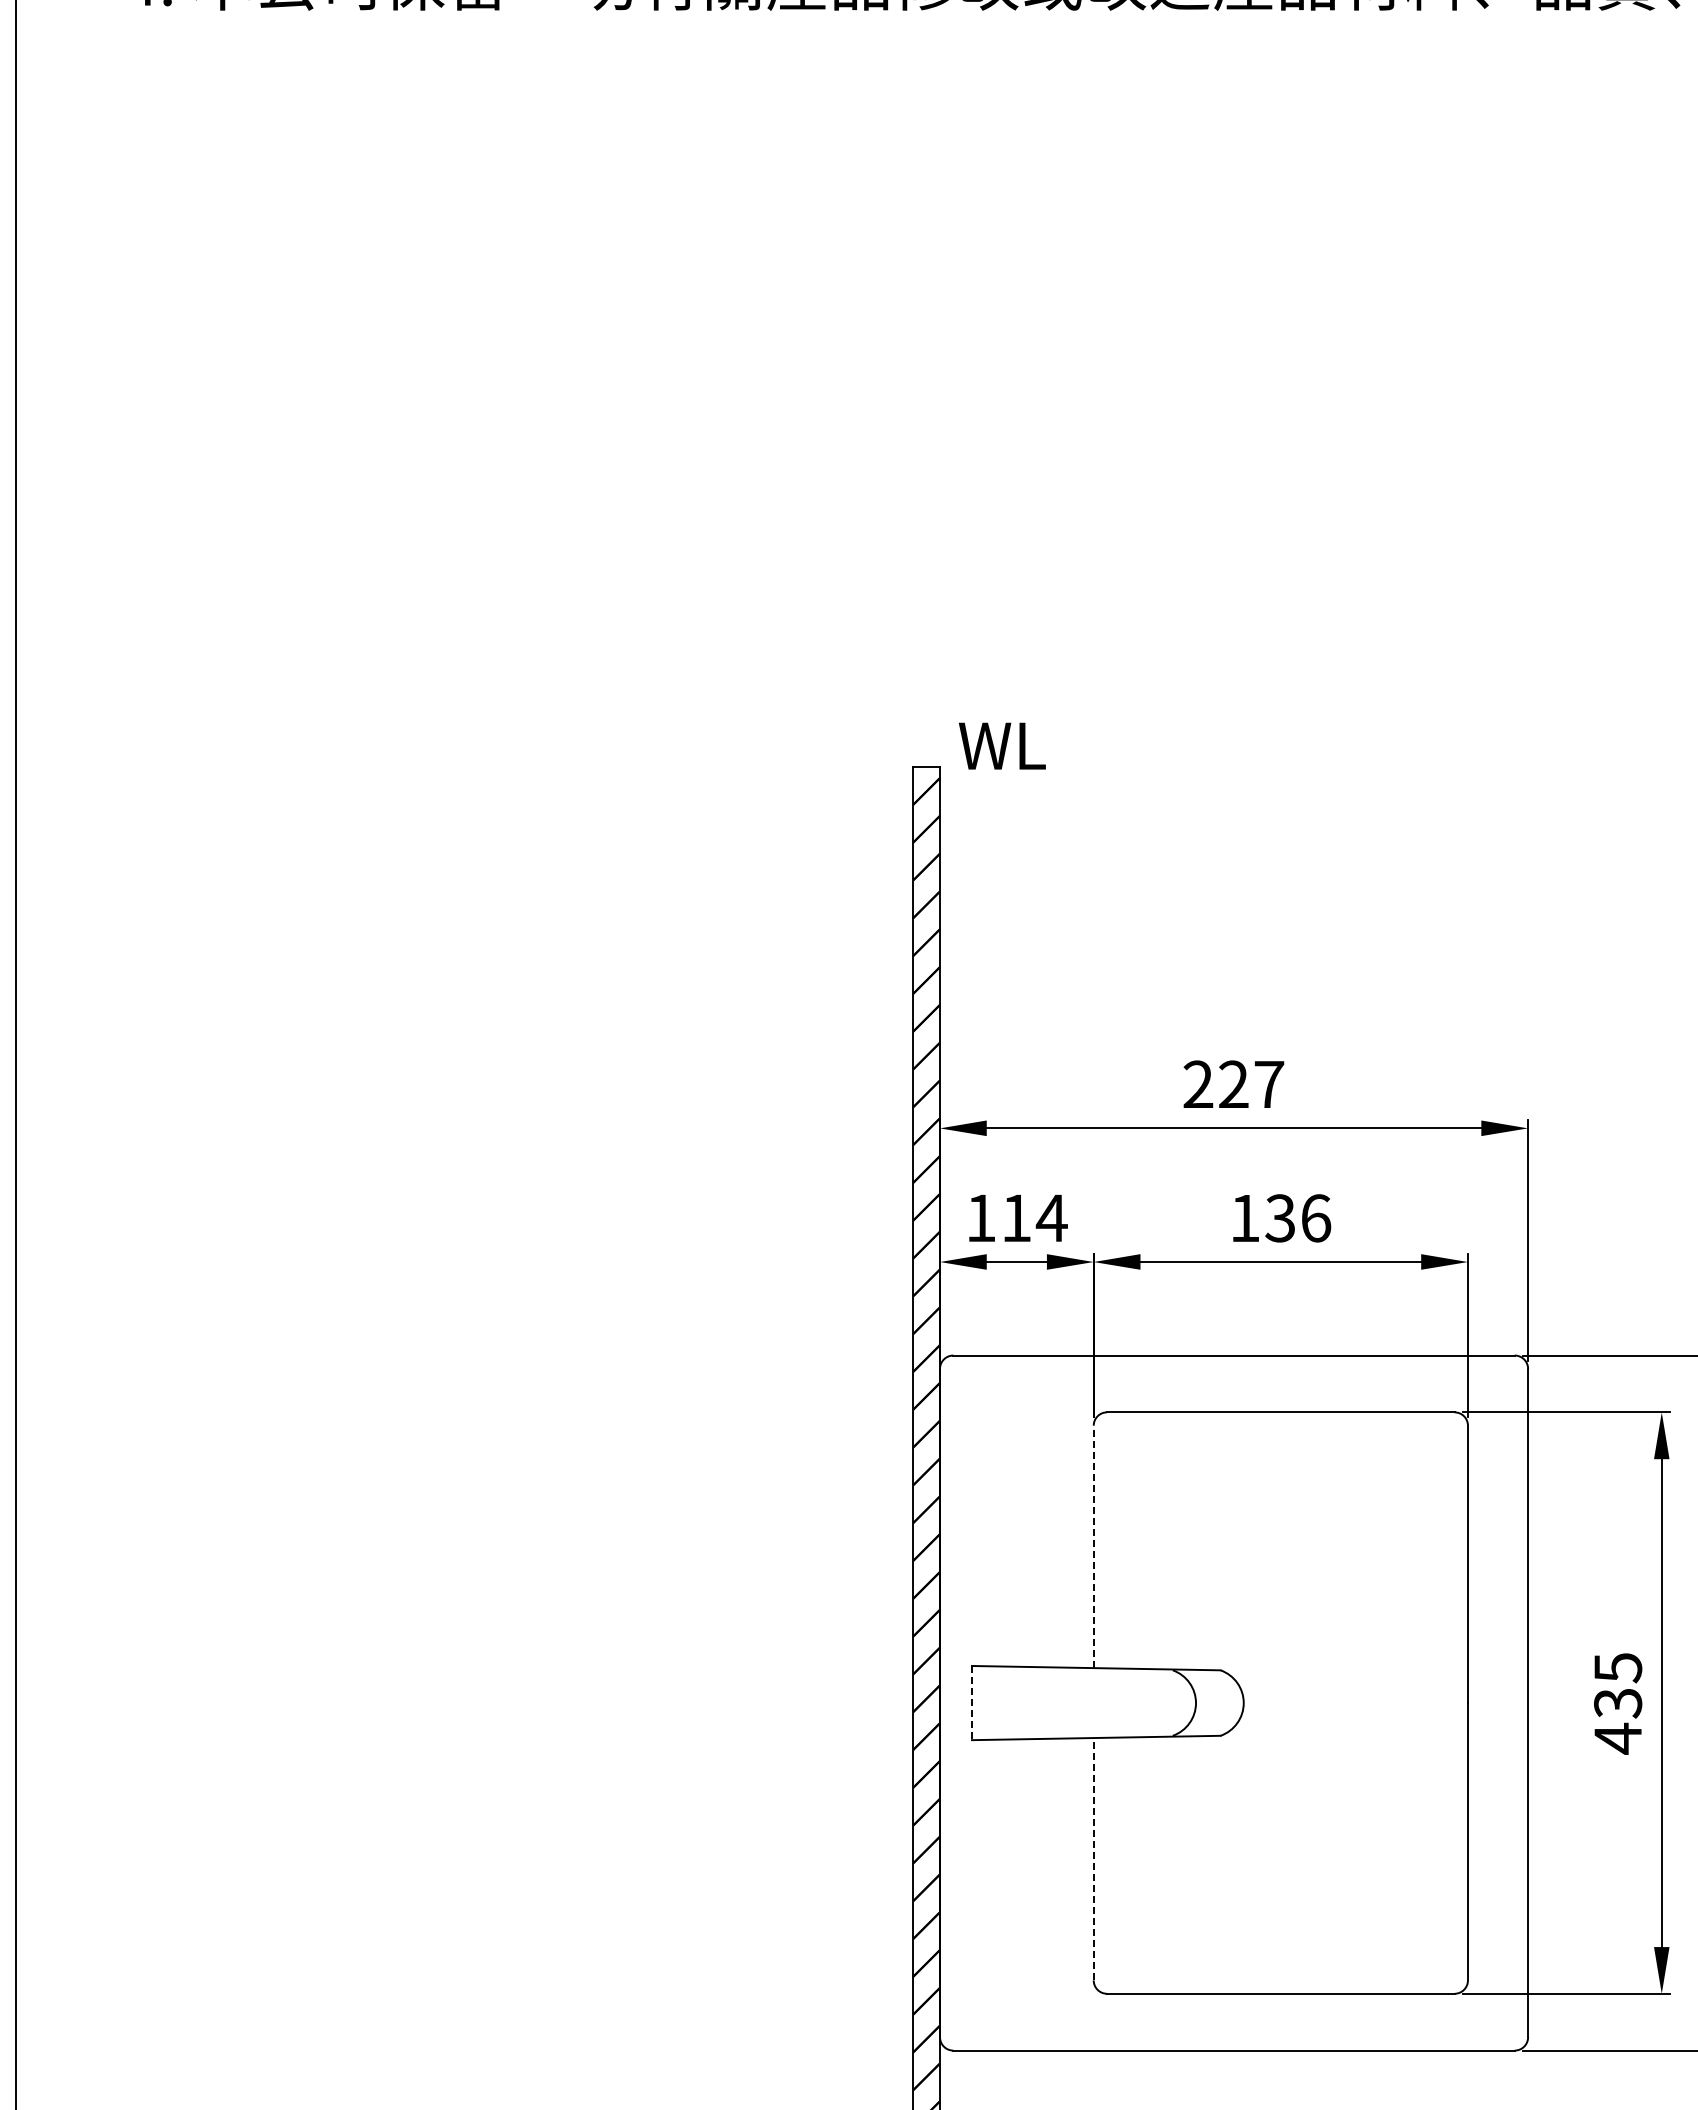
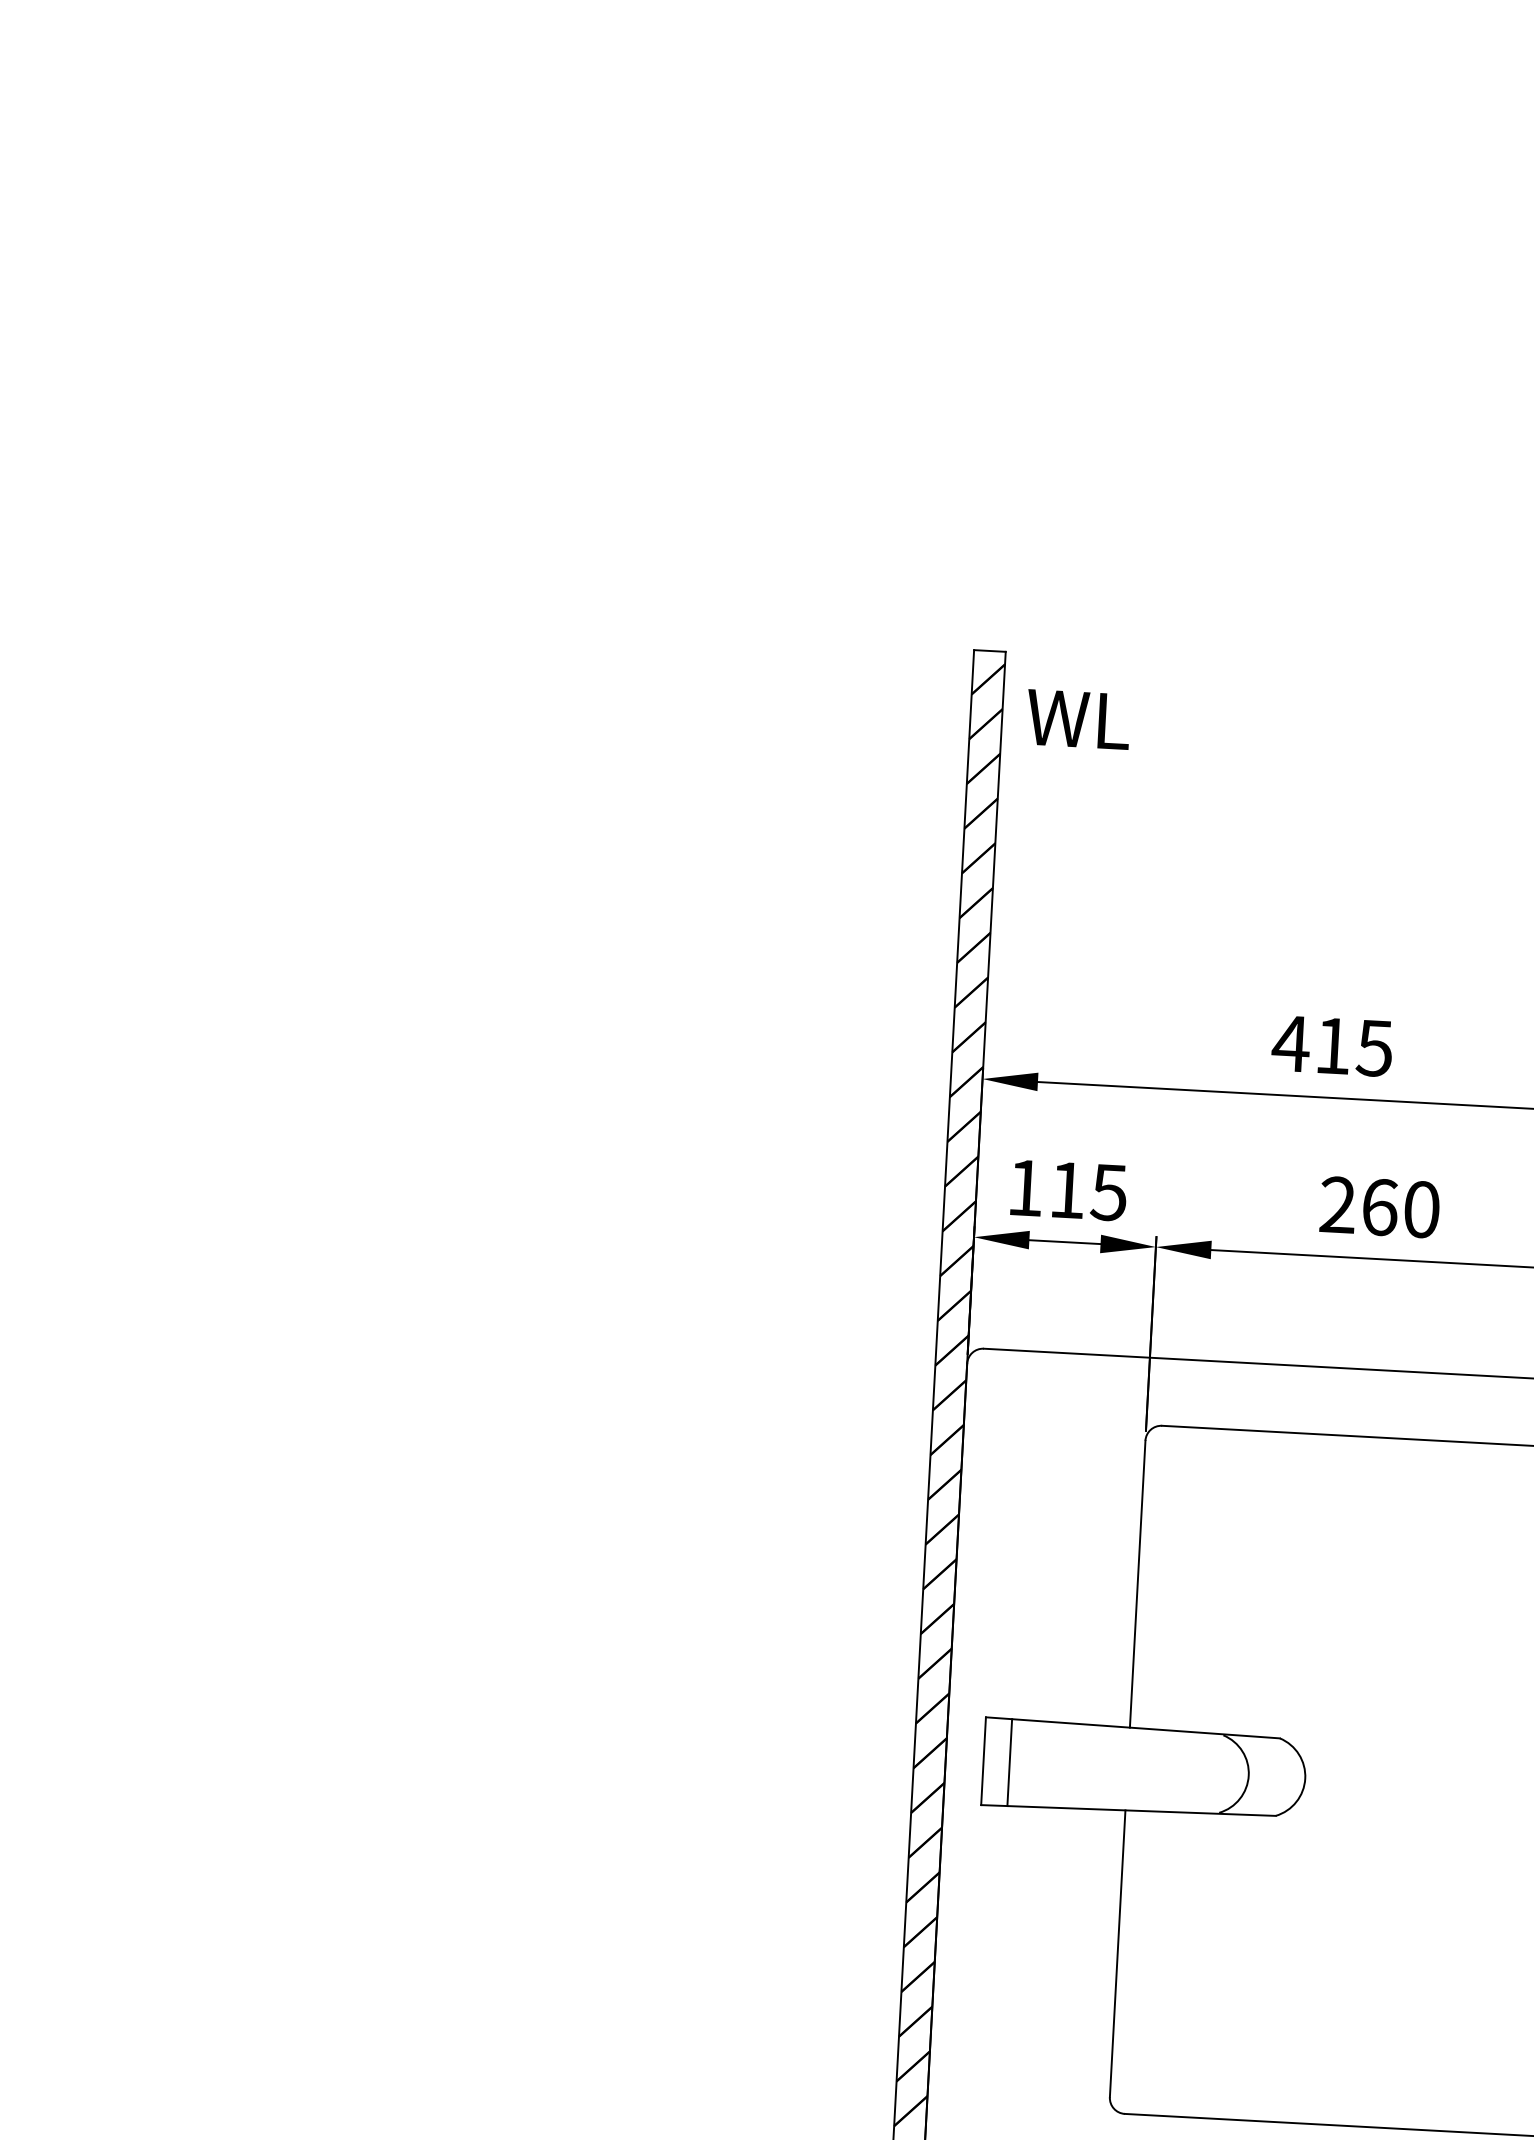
text: (1002, 745) -> (1078, 718), moved
text: (1233, 1084) -> (1332, 1045), 227 -> 415
text: (1051, 1218) -> (1108, 1192), 114 -> 115
text: (1280, 1218) -> (1379, 1207), 136 -> 260
line: (1093, 1546) -> (1137, 1583), dashed -> solid
line: (994, 1702) -> (1010, 1761), added
line: (971, 1703) -> (983, 1761), dashed -> solid
line: (1093, 1858) -> (1117, 1952), dashed -> solid

